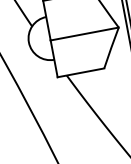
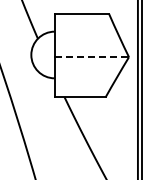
line: (85, 34) -> (92, 57), solid -> dashed

